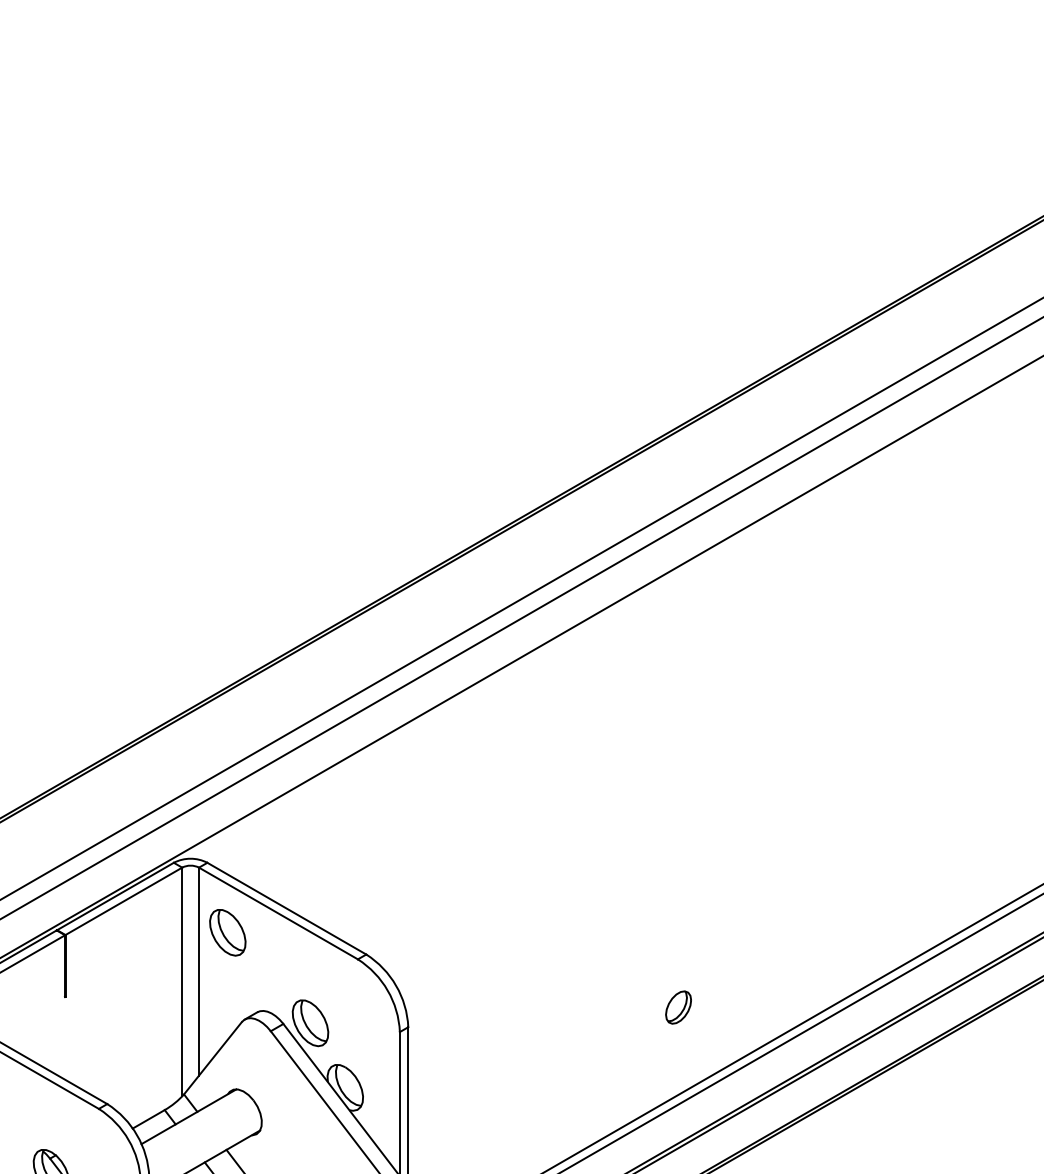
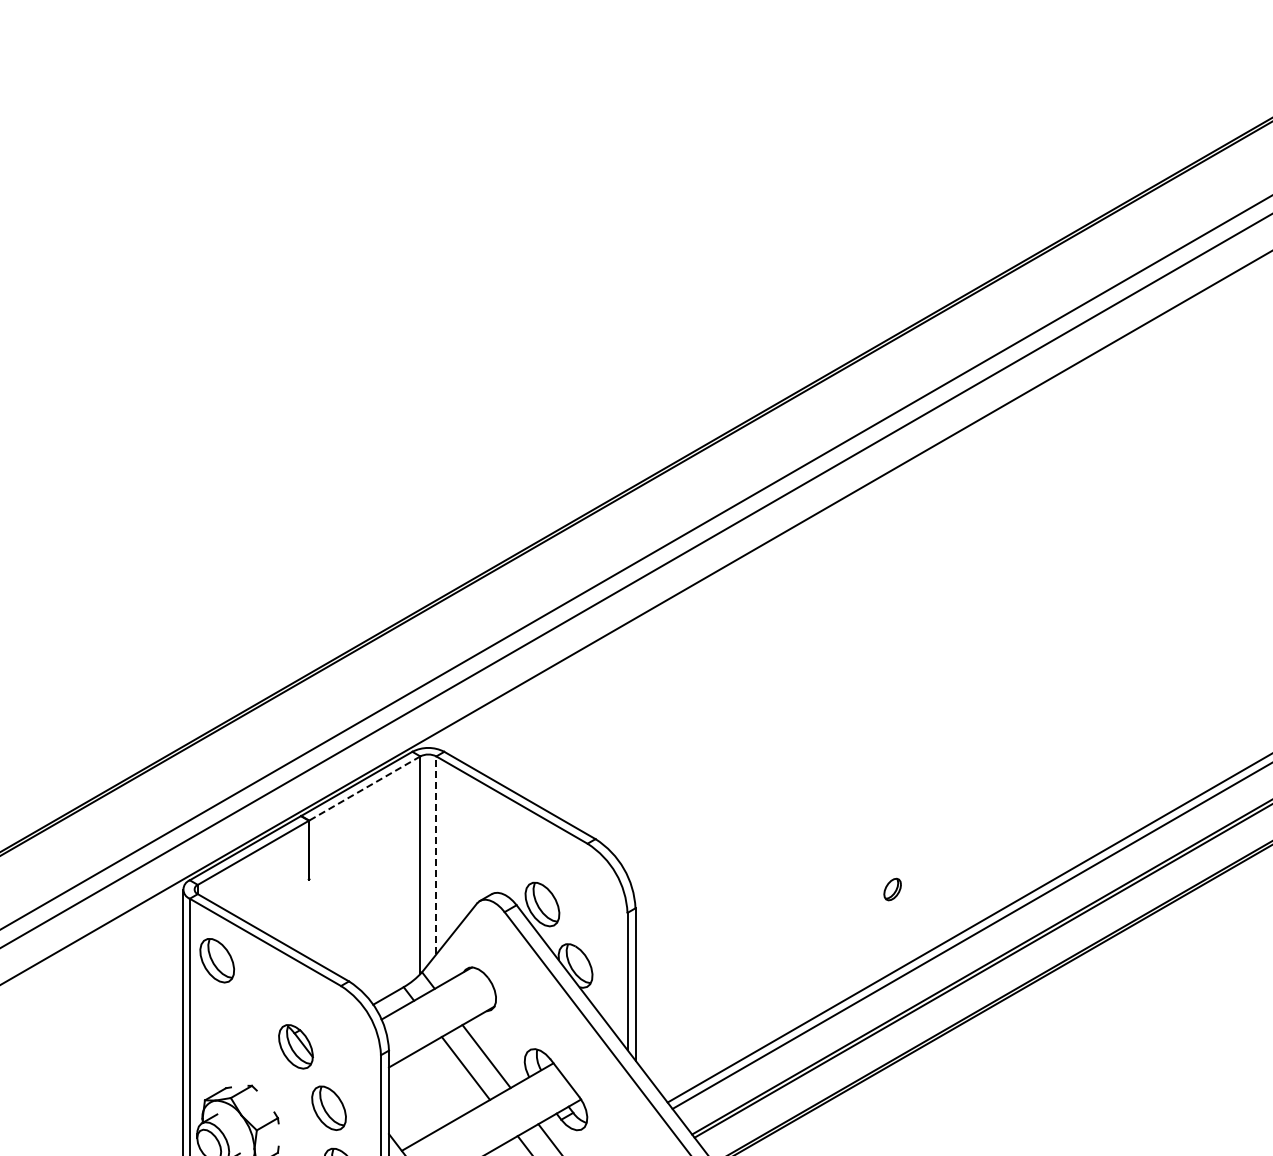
line: (123, 901) -> (364, 788), solid -> dashed
part: (227, 932) -> (463, 818), removed
line: (199, 971) -> (436, 855), solid -> dashed
part: (678, 1007) -> (892, 889), size x0.7

